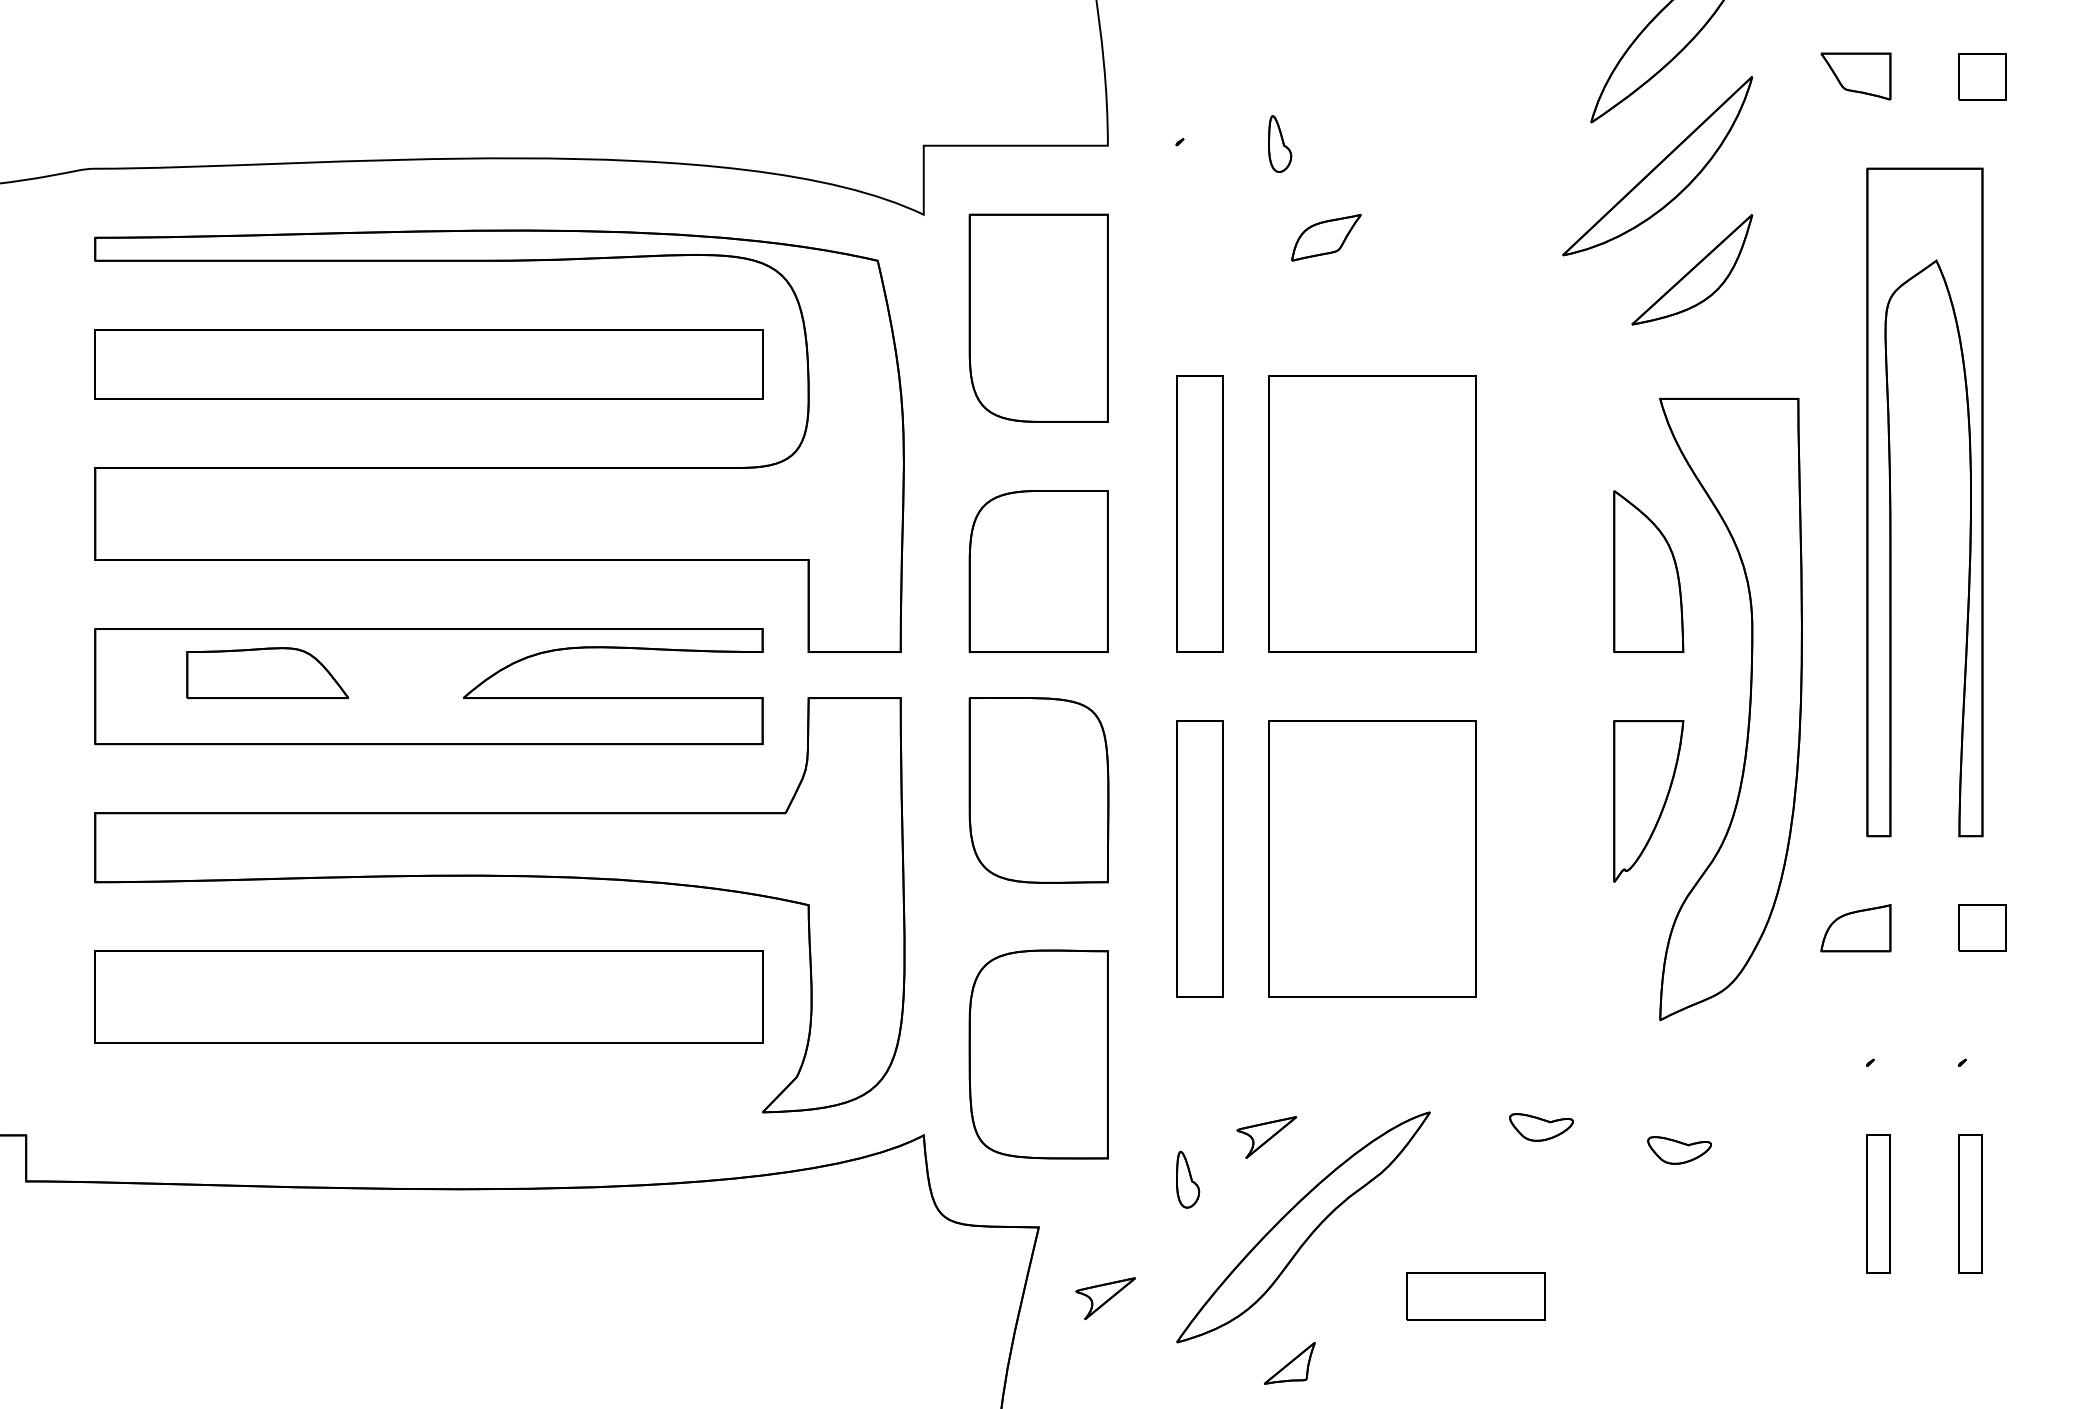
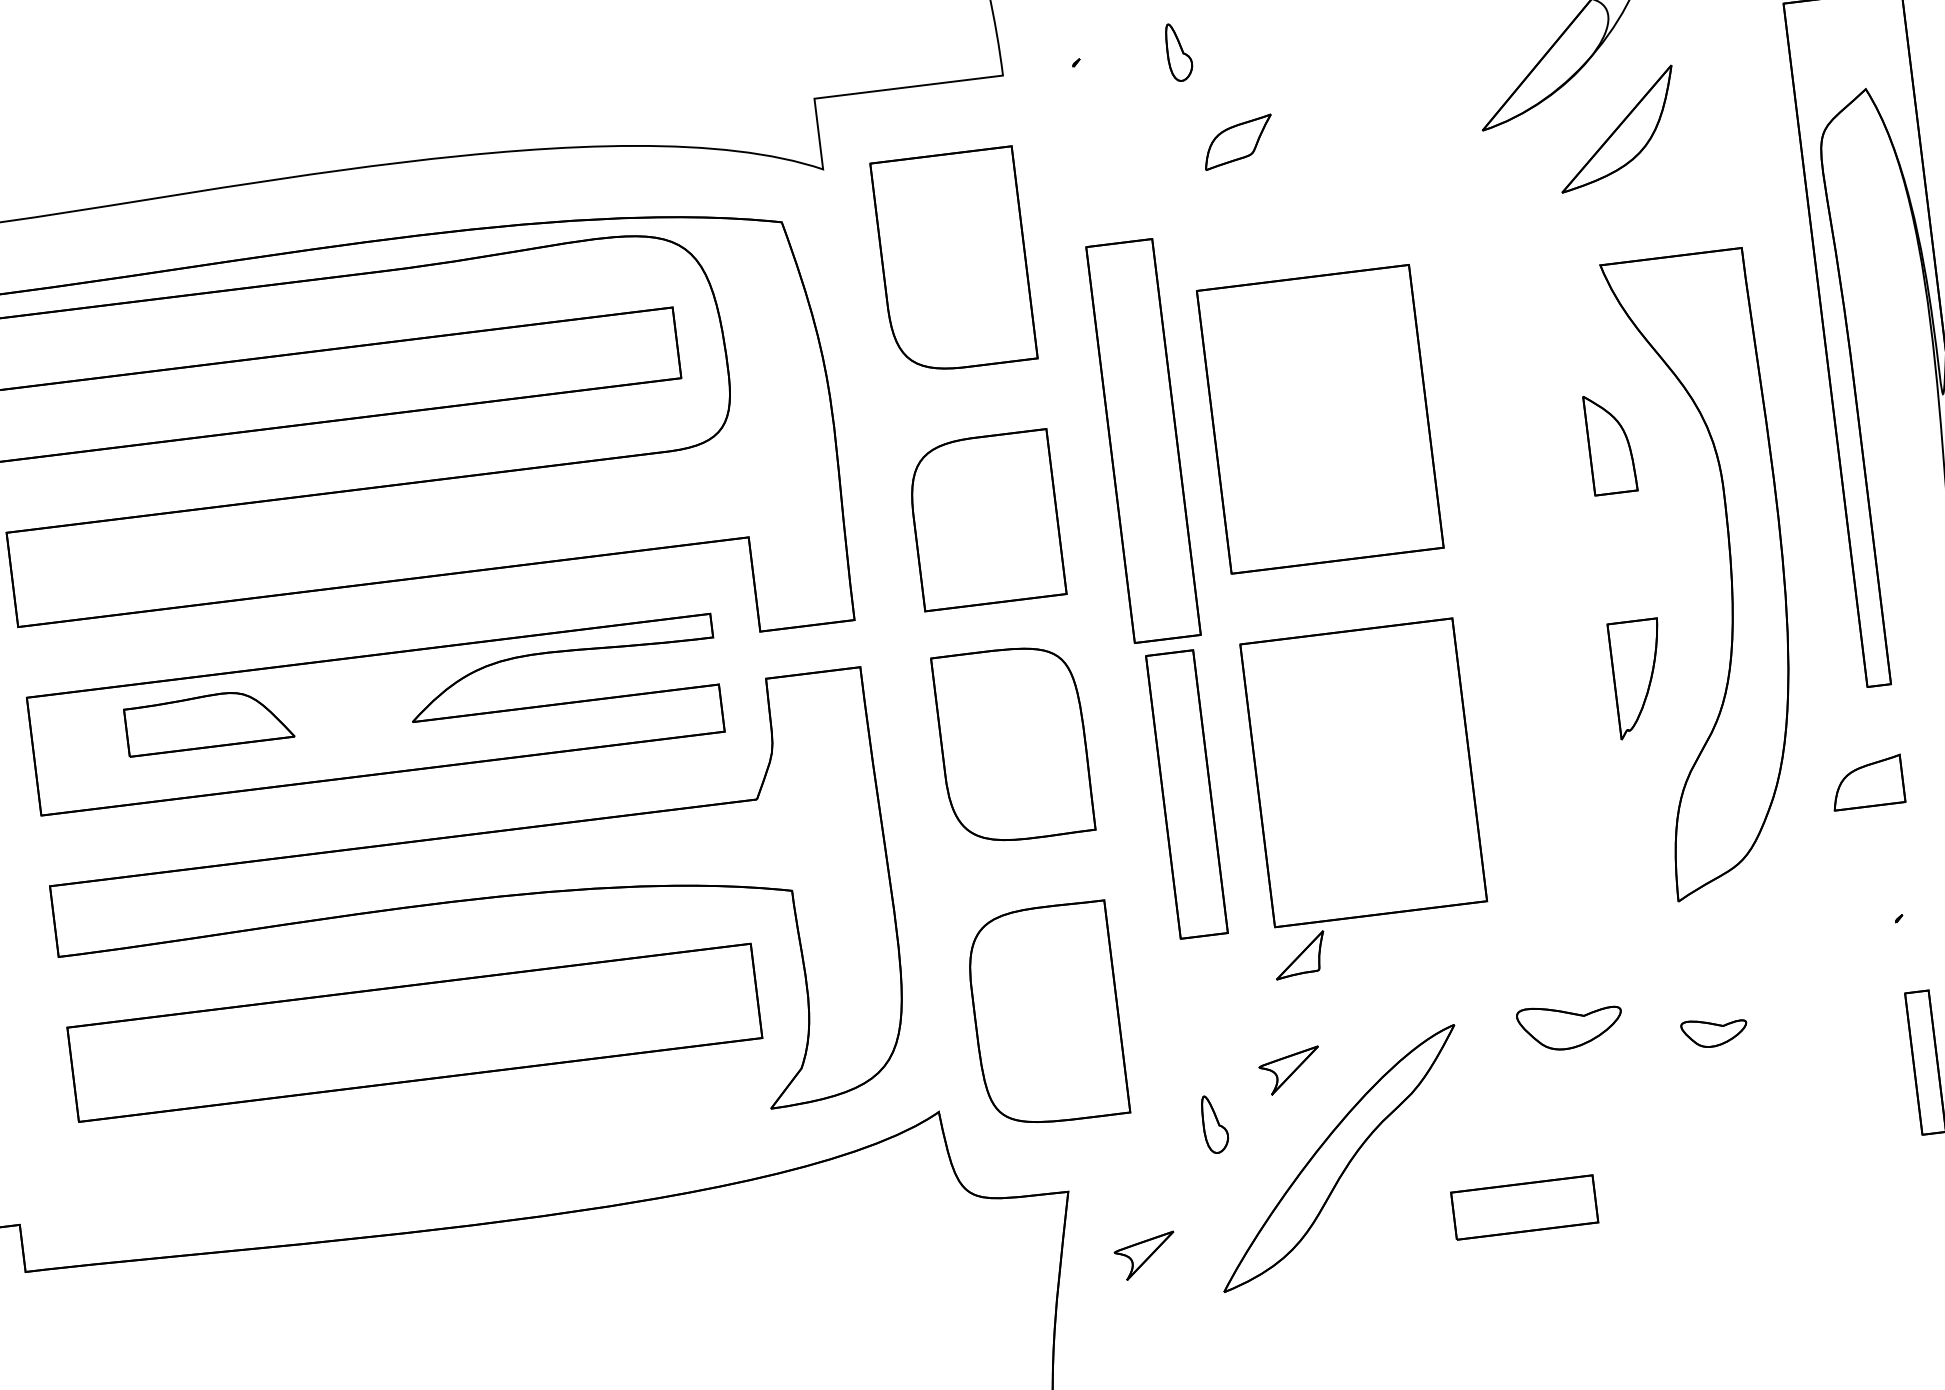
part: (1199, 513) -> (1143, 440), size x1.4
part: (1648, 571) -> (1610, 443), size x0.6
part: (1648, 801) -> (1638, 679), size x0.7
part: (1541, 1127) -> (1570, 1026), size x1.6
part: (1289, 1363) -> (1299, 955), moved

